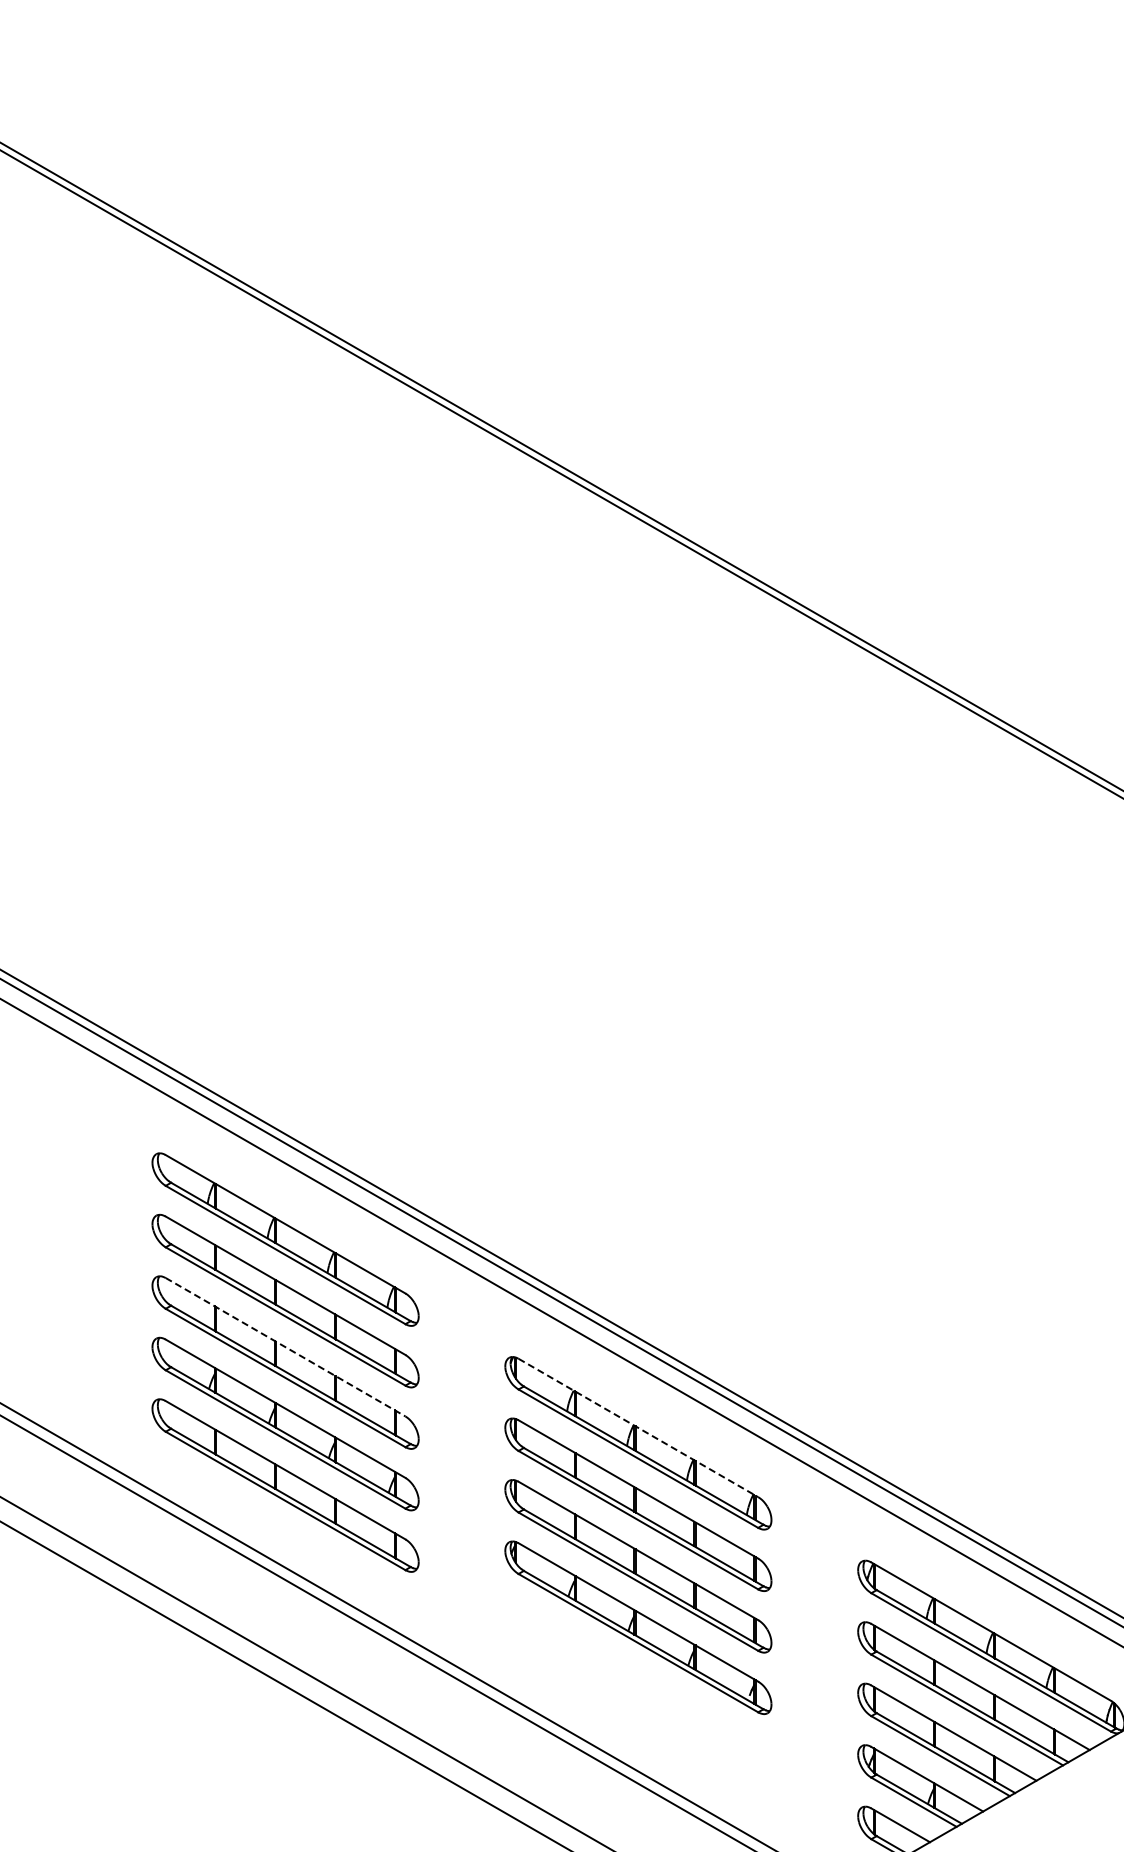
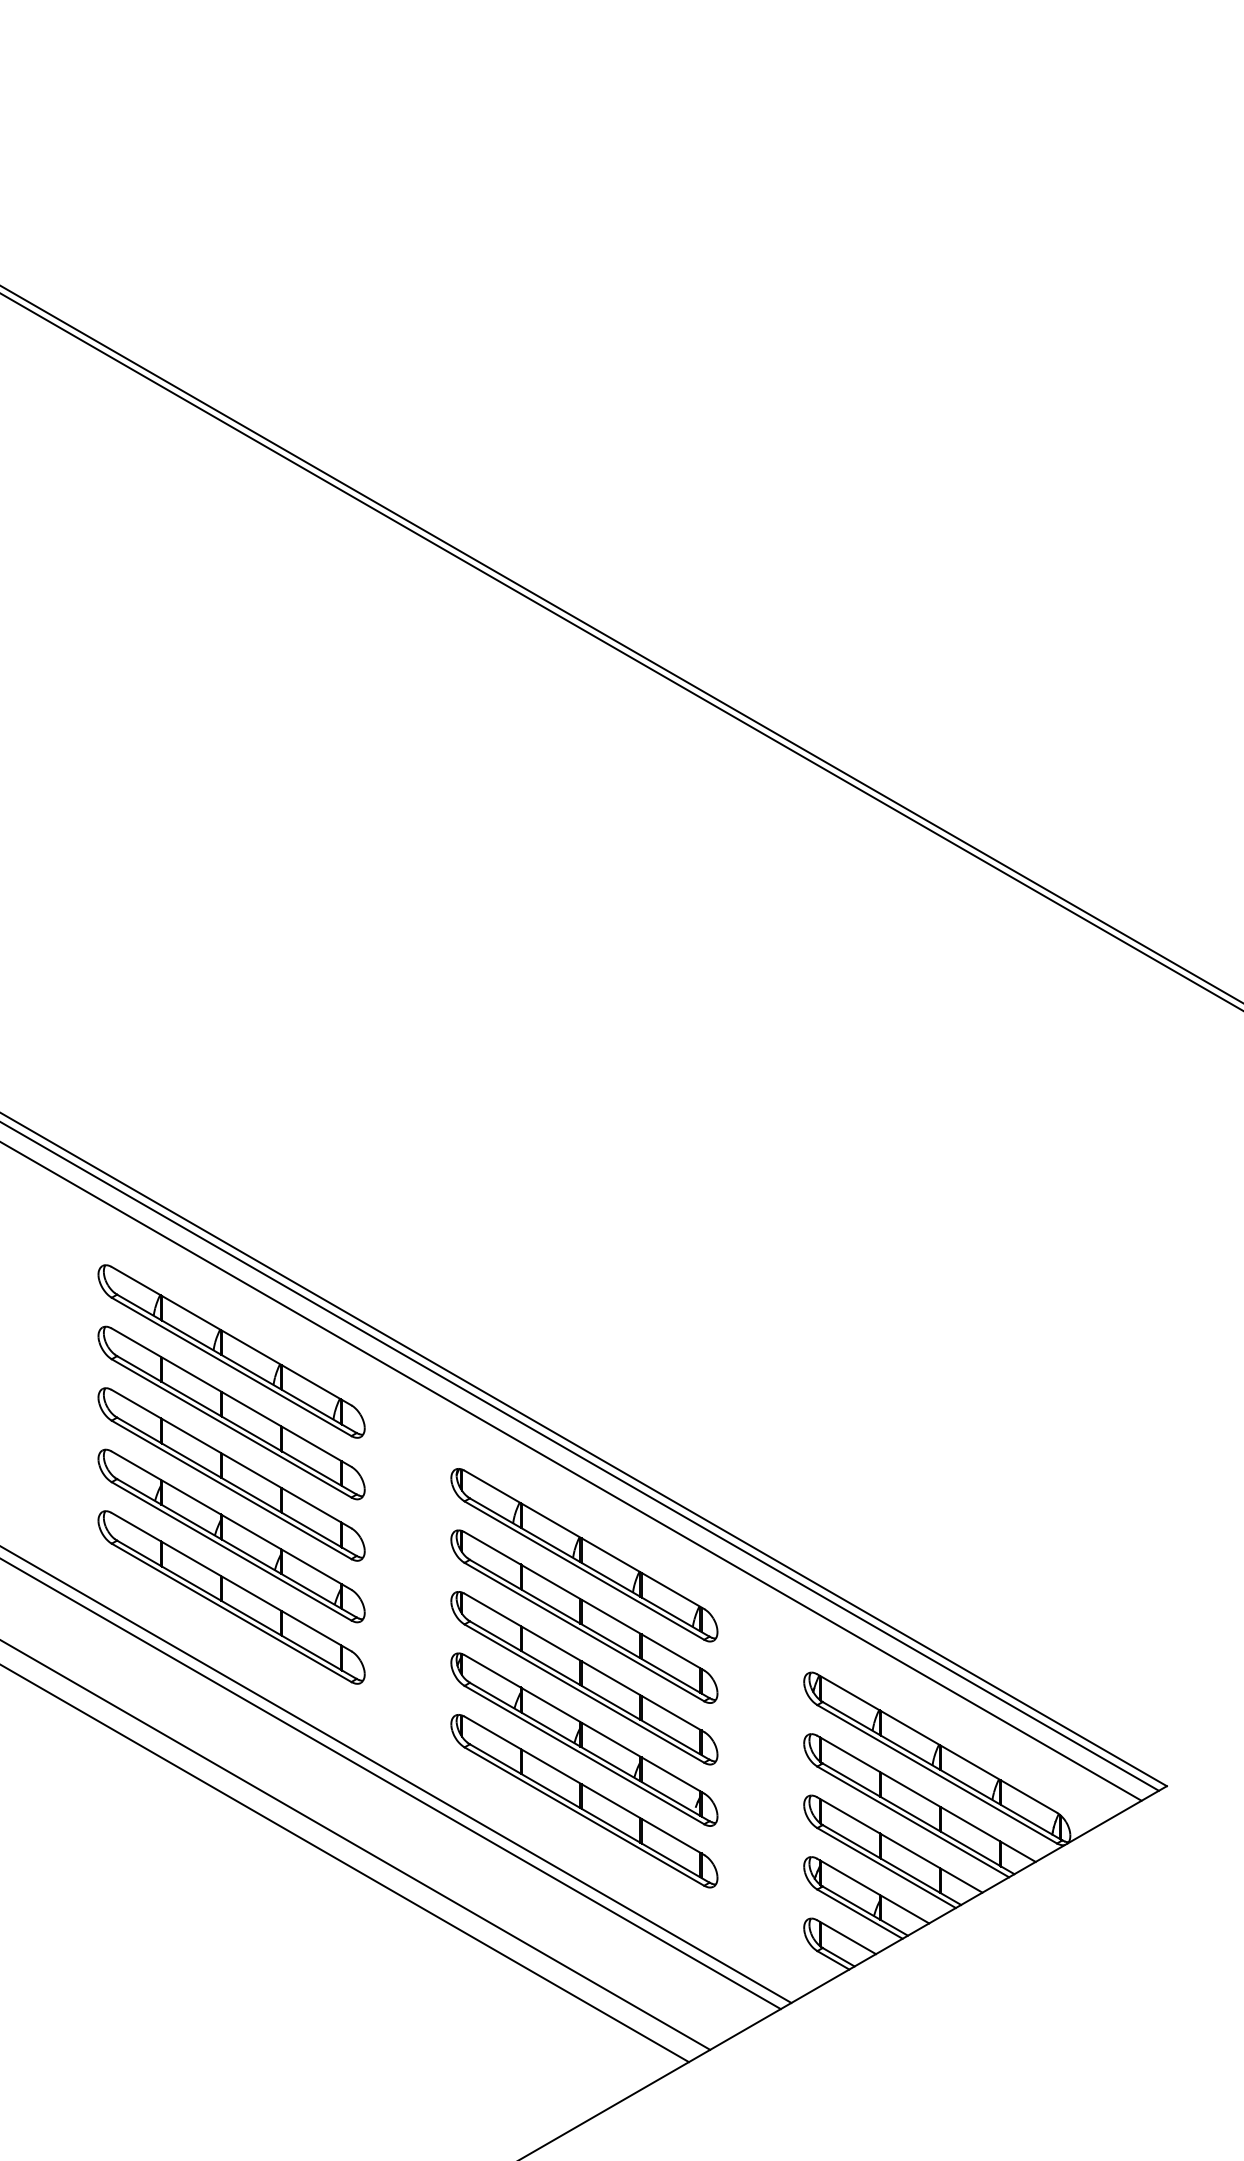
line: (286, 1347) -> (232, 1459), dashed -> solid
line: (638, 1428) -> (584, 1540), dashed -> solid
part: (638, 1689) -> (584, 1801), added

